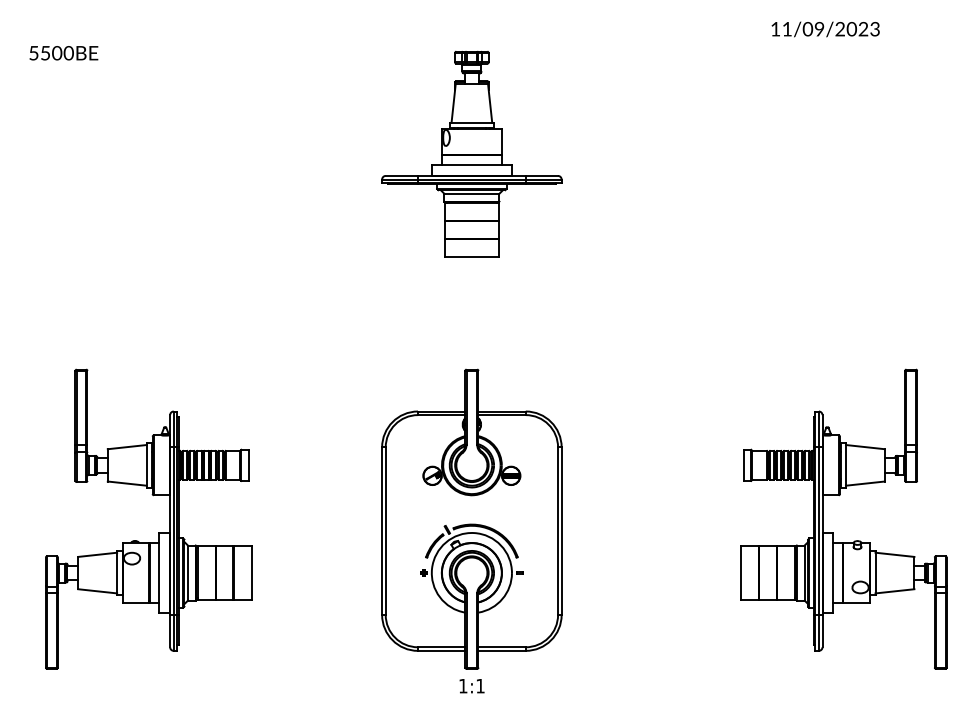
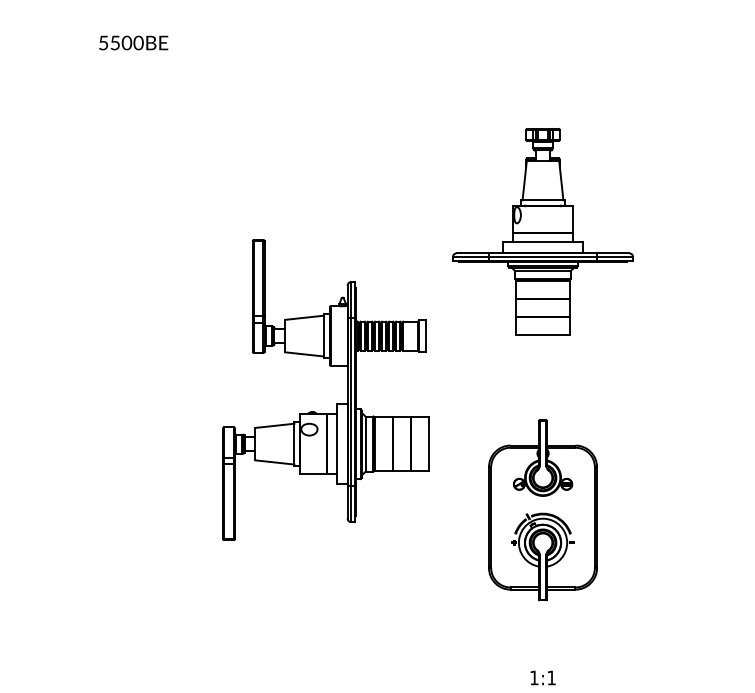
part: (471, 154) -> (542, 231), moved
part: (471, 518) -> (542, 509), size x0.6
part: (158, 532) -> (335, 403), moved

